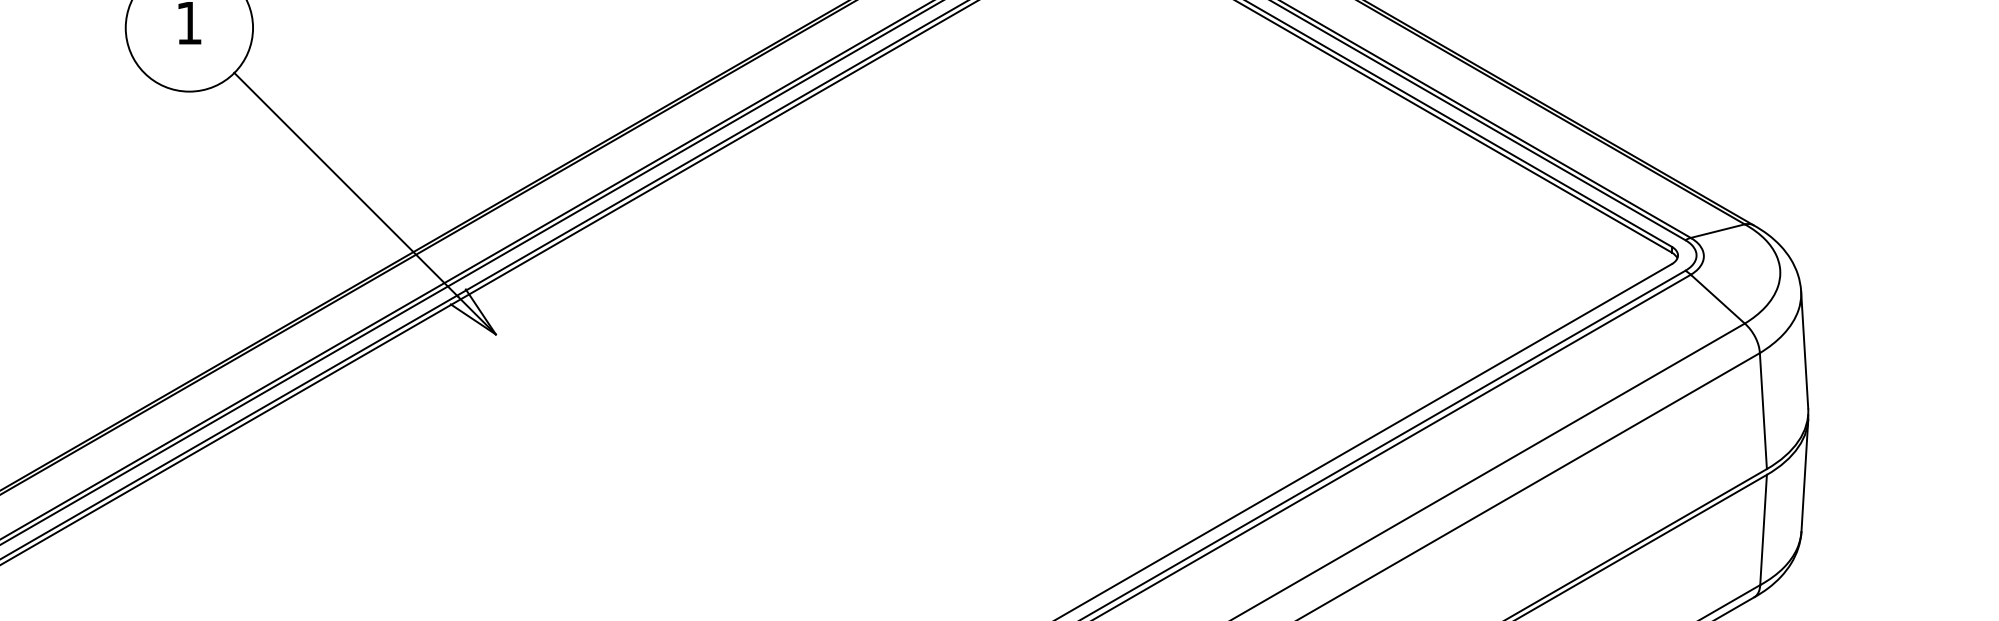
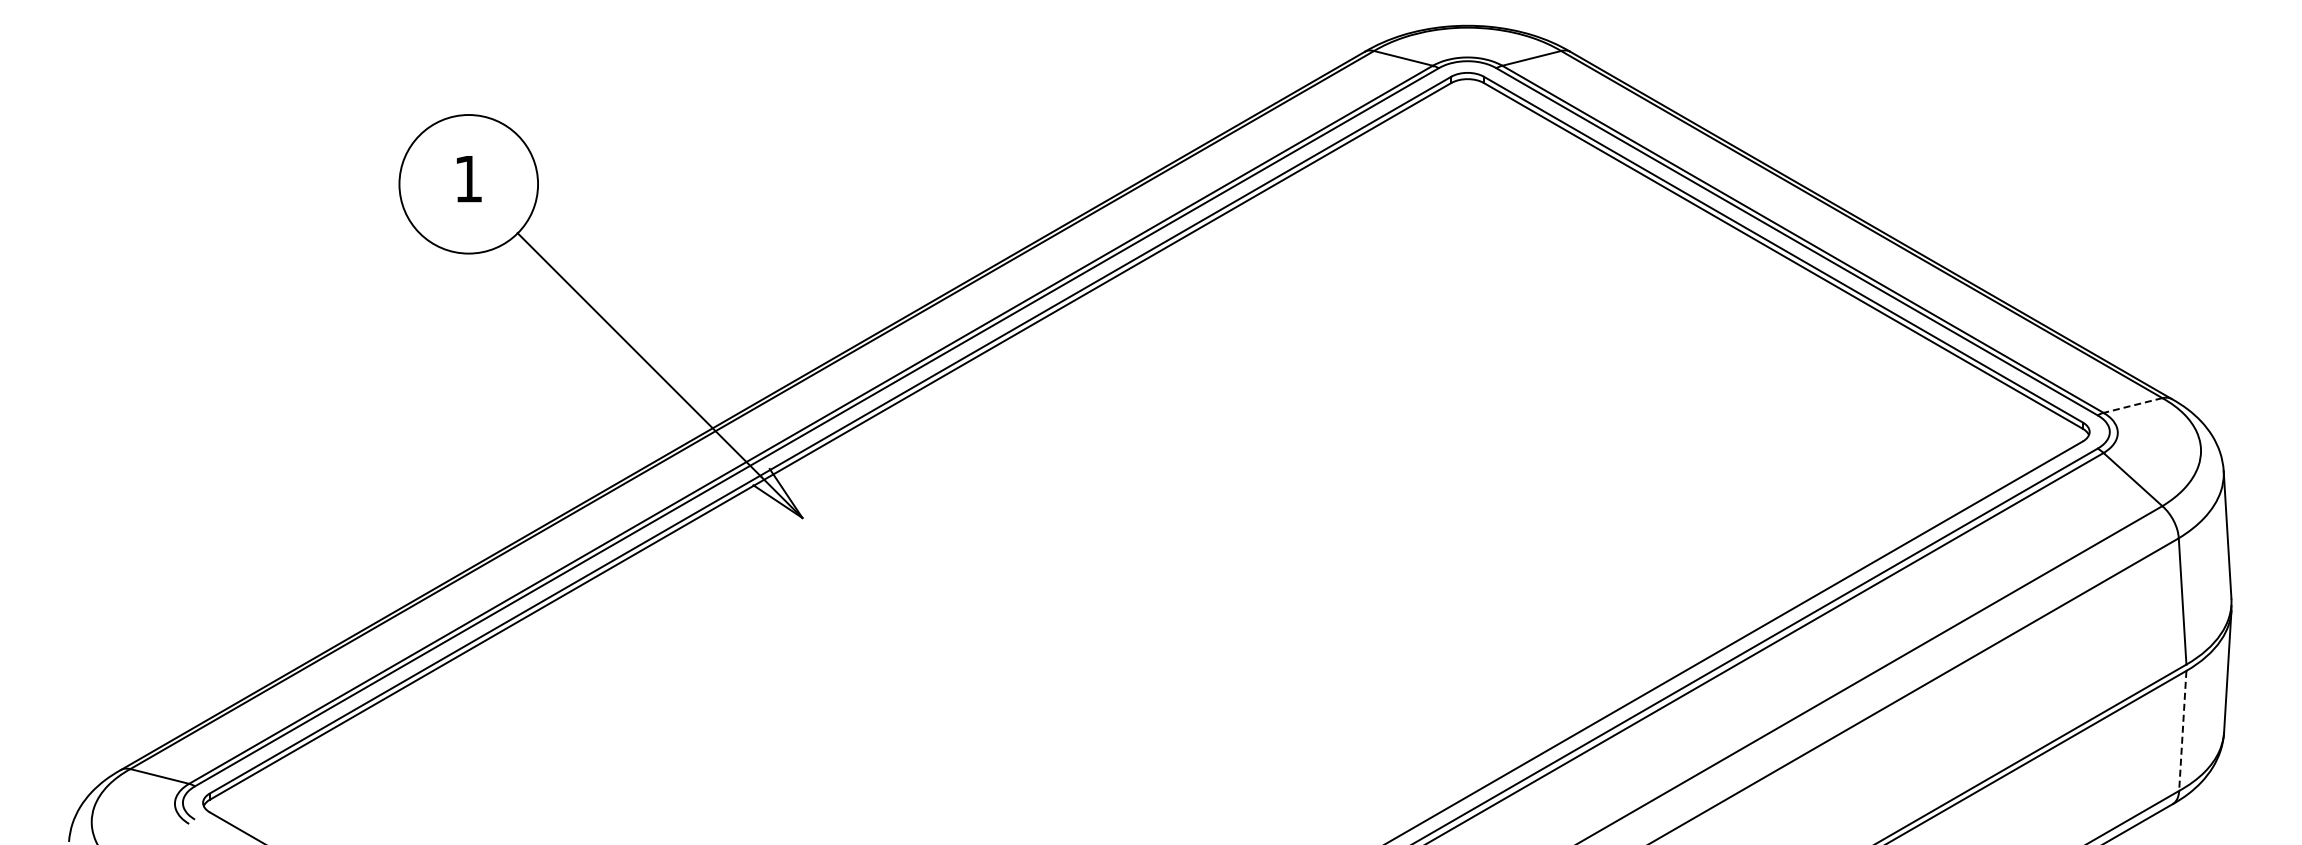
line: (1717, 231) -> (2132, 405), solid -> dashed
line: (1763, 530) -> (2182, 731), solid -> dashed

